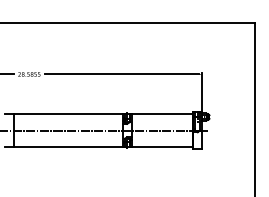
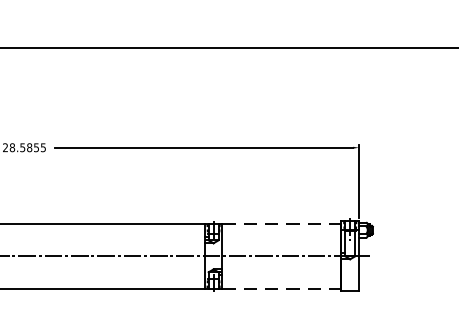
line: (162, 113) -> (282, 223), solid -> dashed
line: (162, 147) -> (282, 289), solid -> dashed

